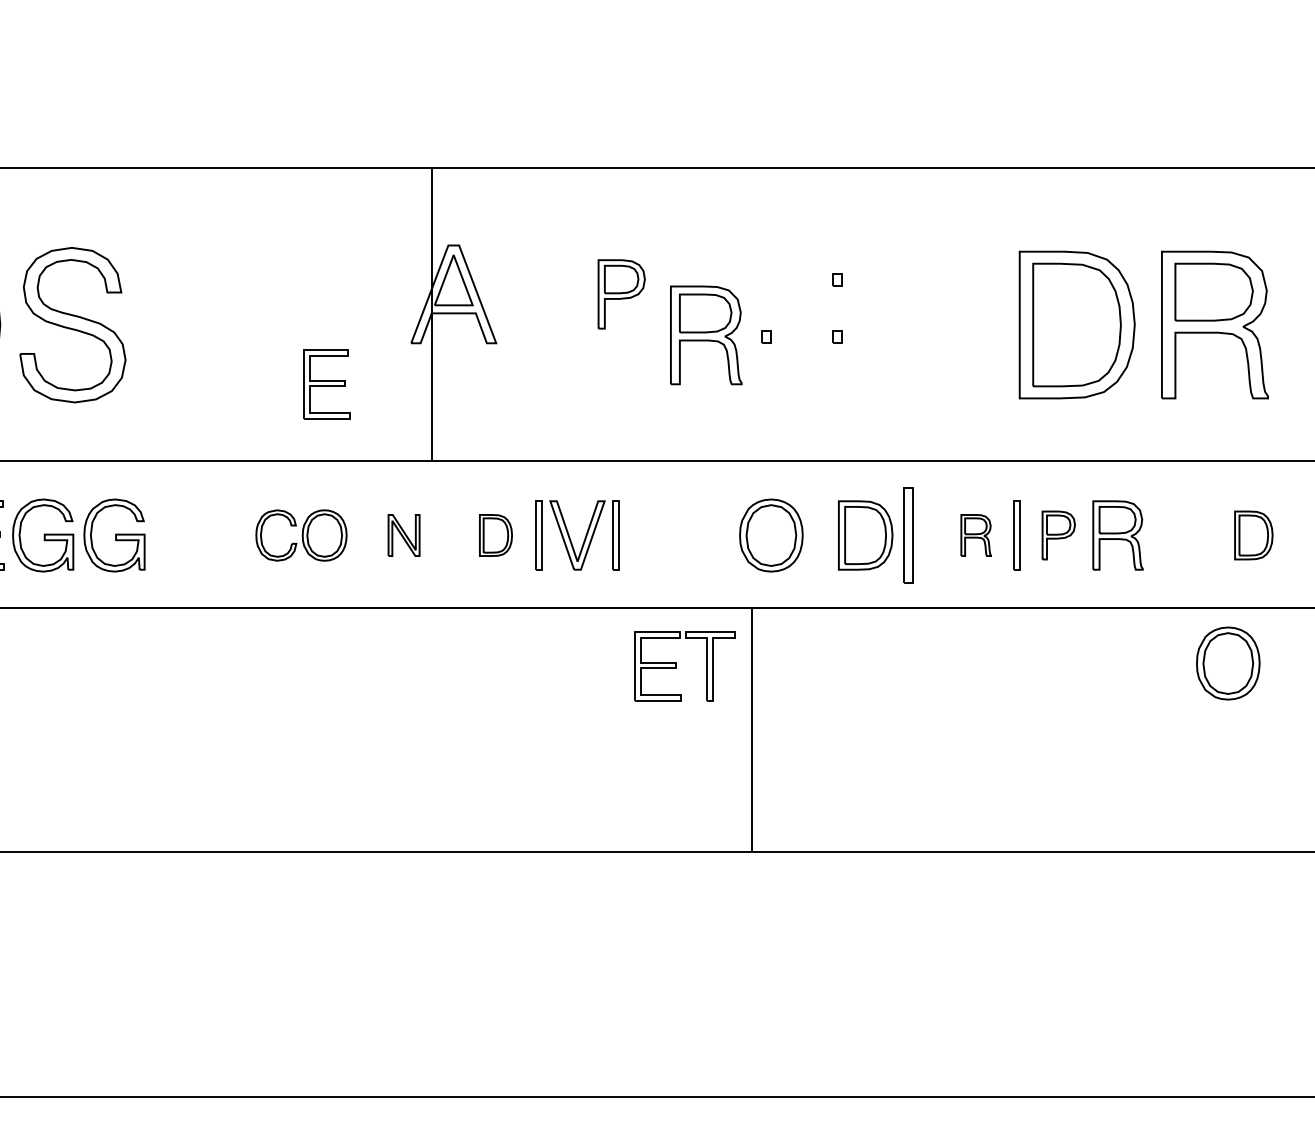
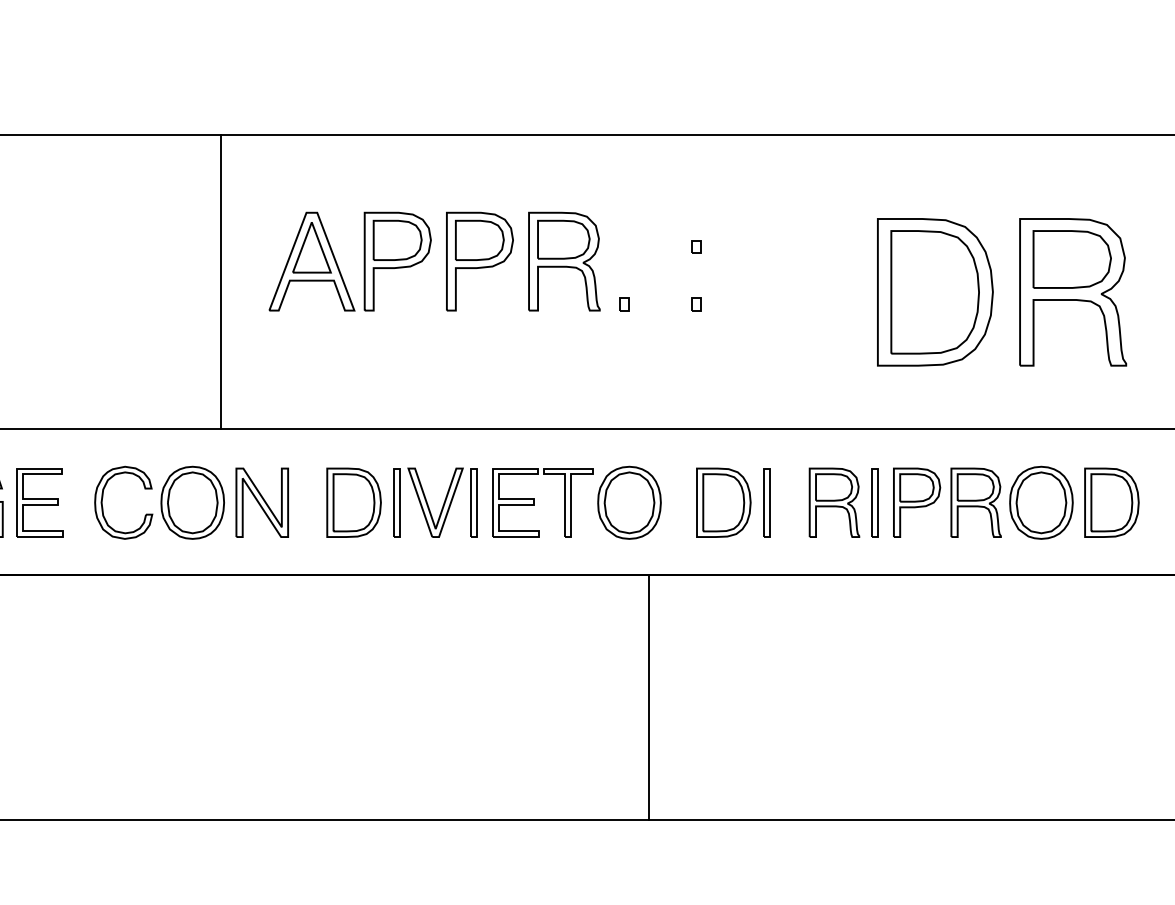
part: (539, 294) -> (397, 261), added
part: (621, 294) -> (479, 261), size x1.43
line: (432, 314) -> (221, 281), moved
part: (706, 335) -> (564, 261), moved
part: (326, 384) -> (39, 502), moved
part: (301, 535) -> (159, 502), size x1.43
part: (403, 535) -> (261, 502), size x1.67
part: (495, 535) -> (353, 502), size x1.67
part: (908, 535) -> (766, 502), size x0.71
part: (975, 535) -> (833, 502), size x1.67
part: (1058, 535) -> (916, 502), size x1.43
part: (1253, 535) -> (1111, 502), size x1.43
part: (1228, 663) -> (1041, 502), moved
part: (676, 666) -> (534, 502), moved
line: (751, 729) -> (648, 696), moved

